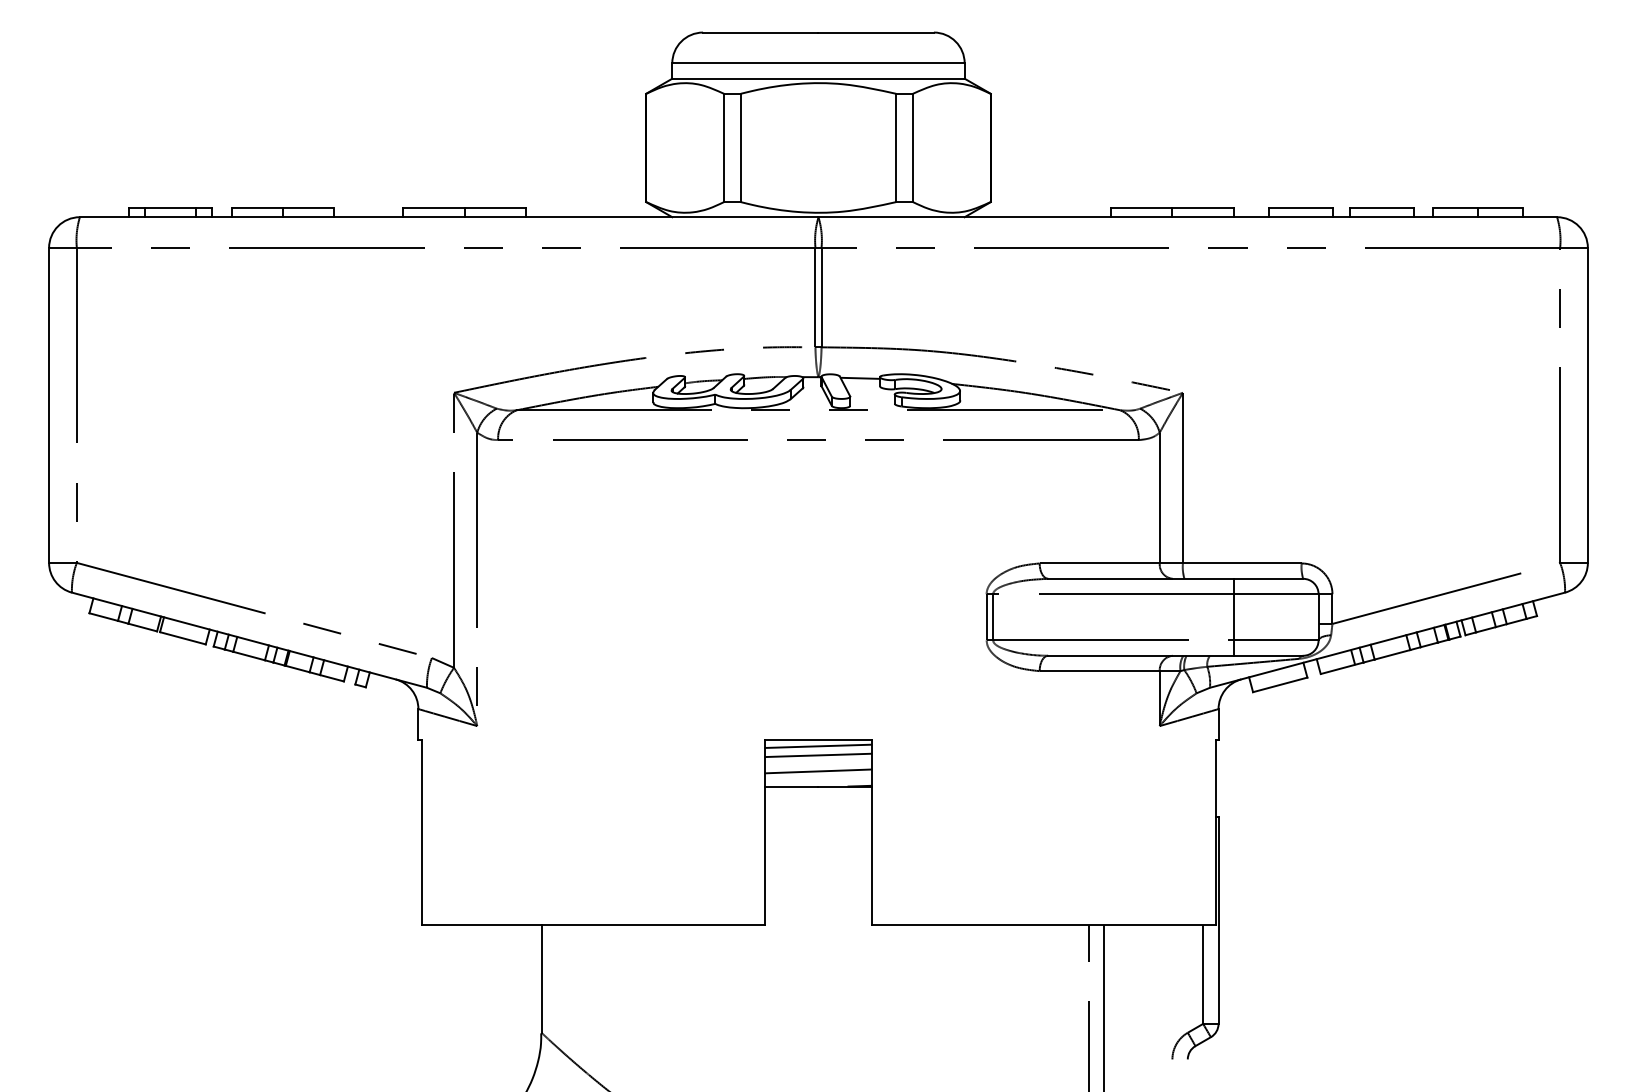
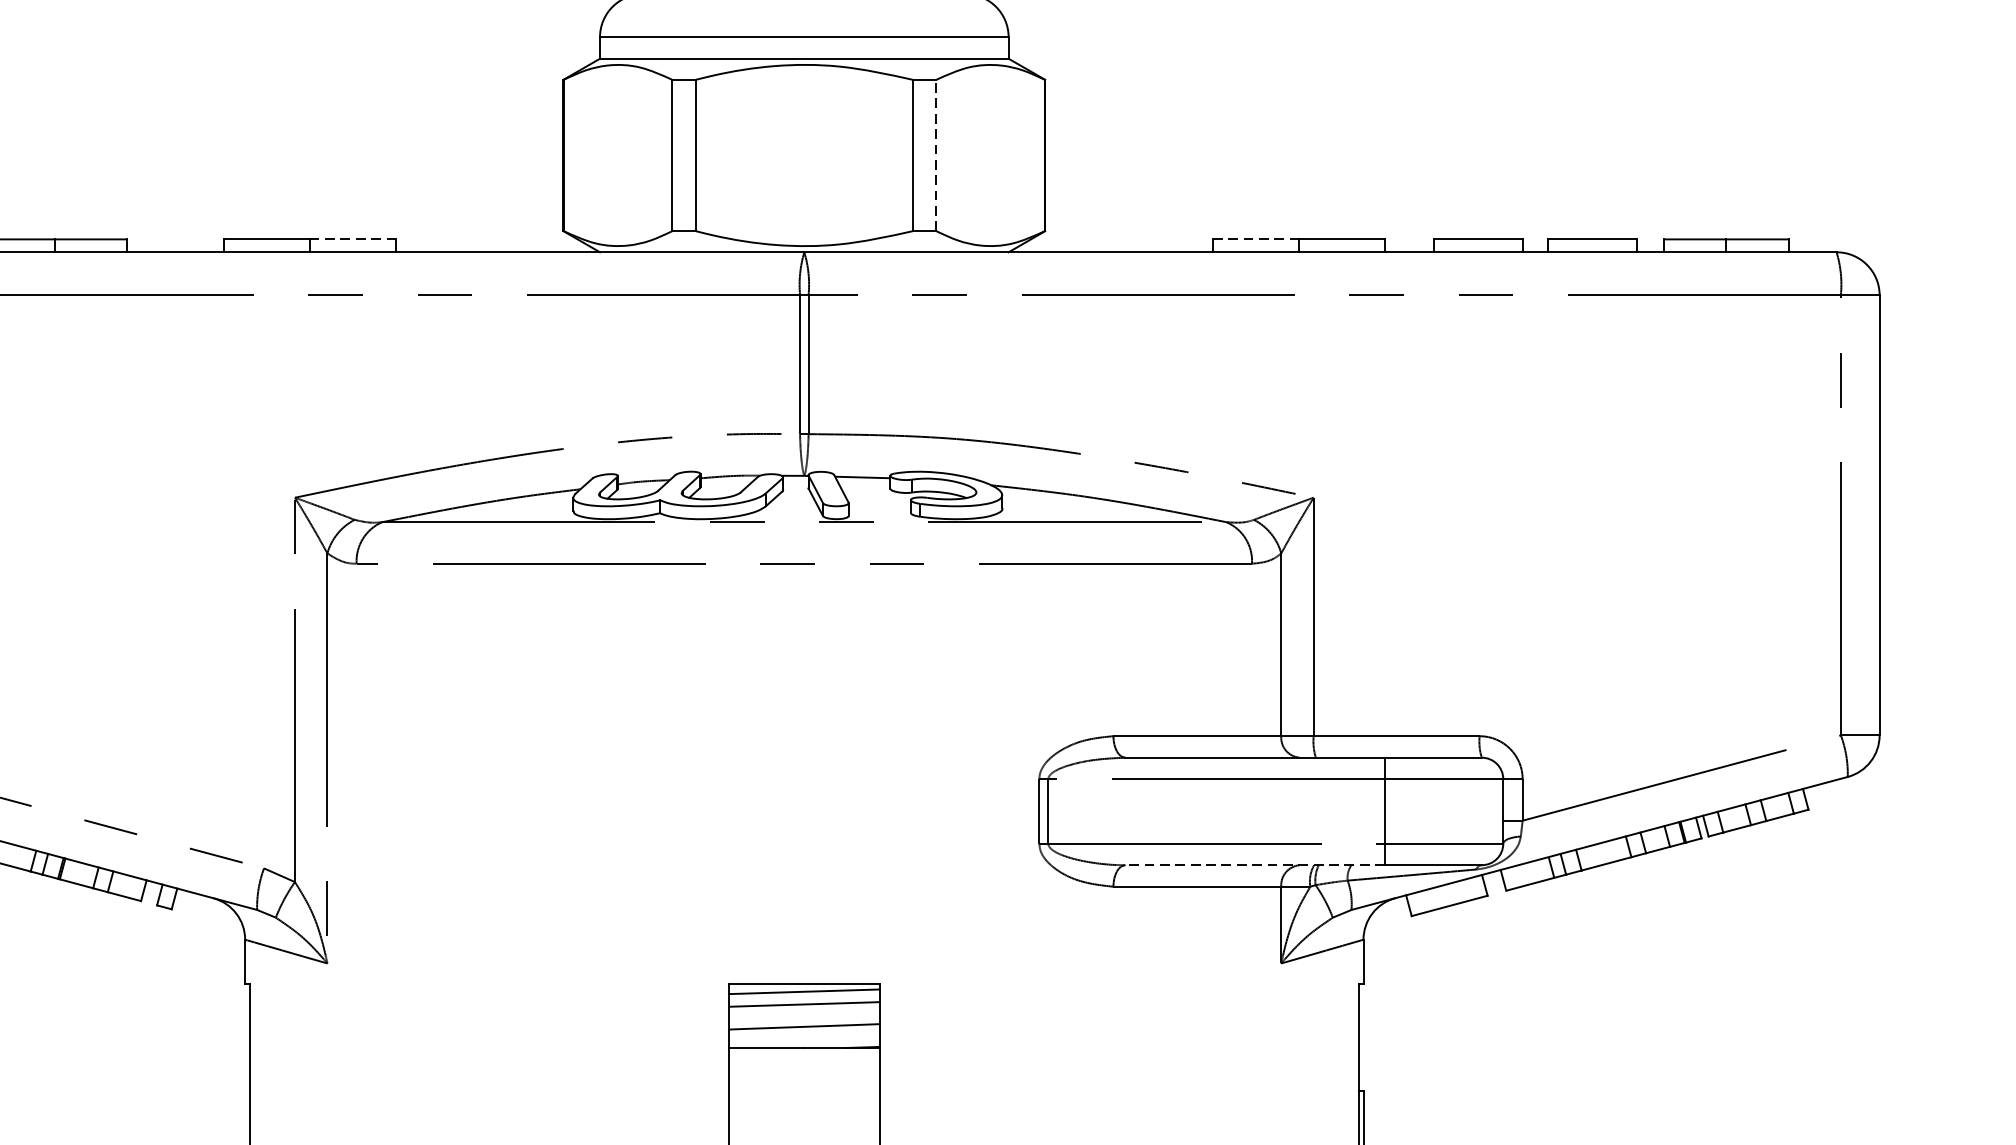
line: (912, 147) -> (935, 154), solid -> dashed
line: (495, 207) -> (352, 238), solid -> dashed
line: (1141, 207) -> (1255, 238), solid -> dashed
line: (1141, 655) -> (1255, 864), solid -> dashed

